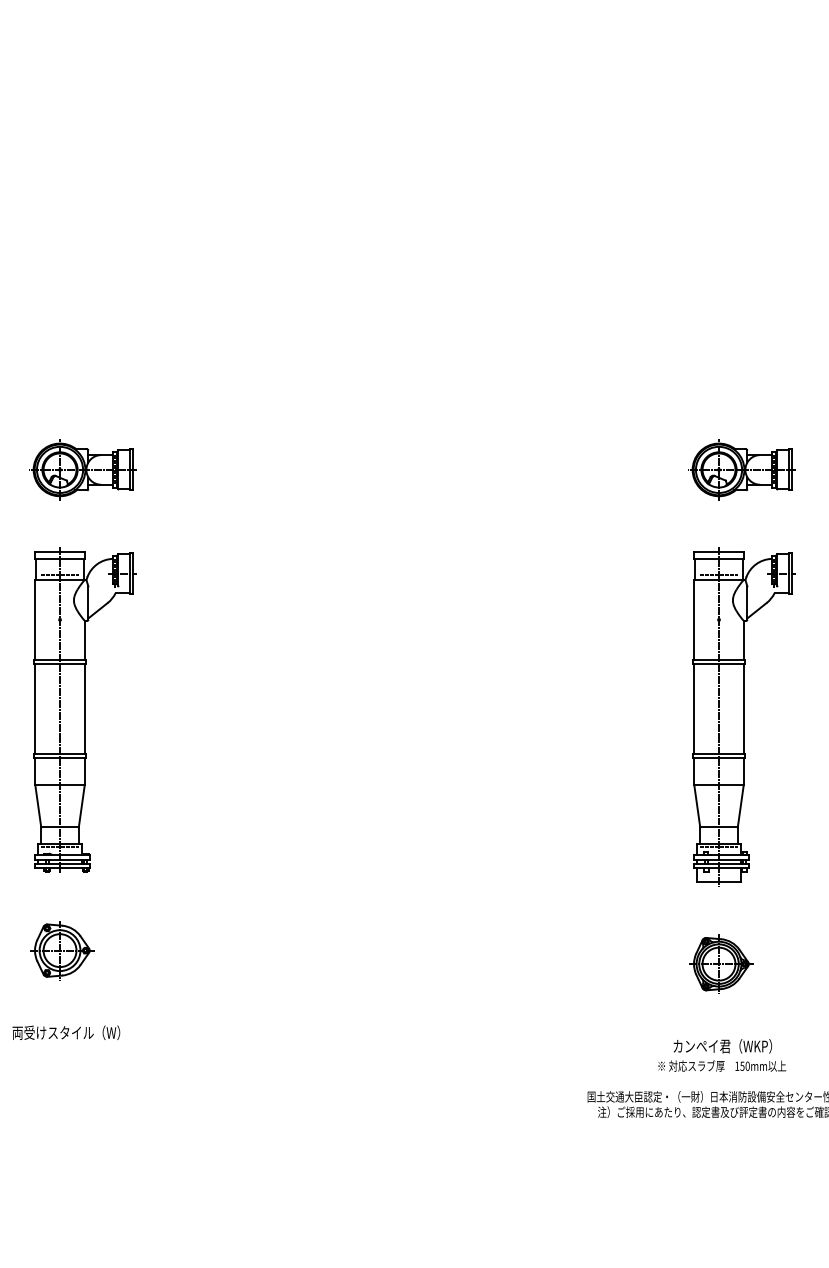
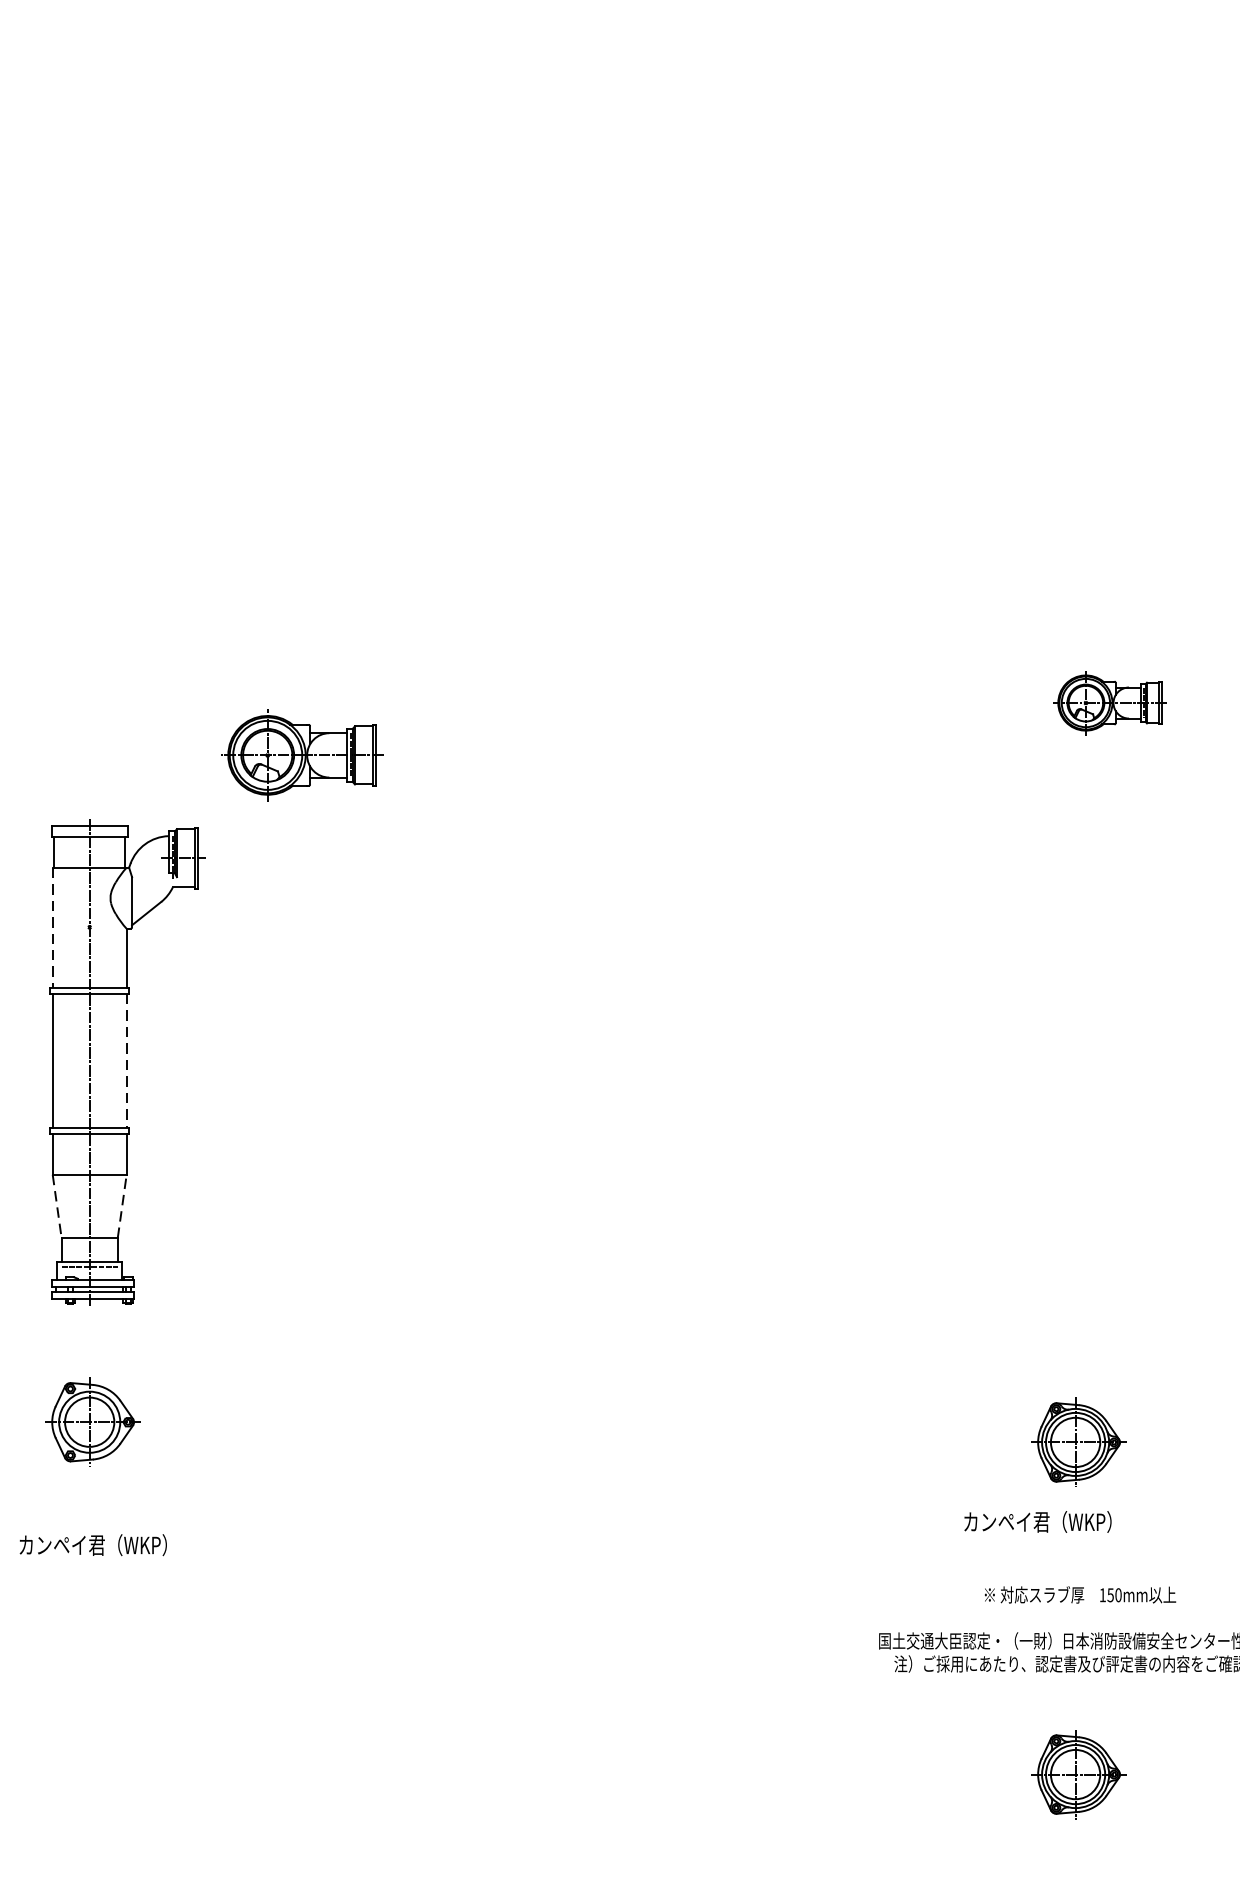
part: (82, 469) -> (301, 754), moved
part: (741, 469) -> (1109, 702), size x0.7
line: (59, 575) -> (88, 860), removed
line: (35, 620) -> (52, 928), solid -> dashed
line: (84, 709) -> (126, 1061), solid -> dashed
part: (743, 716) -> (1112, 1071), removed
line: (81, 805) -> (121, 1205), solid -> dashed
line: (38, 806) -> (57, 1206), solid -> dashed
text: (66, 1032) -> (99, 1544), 両受けスタイル（W） -> カンペイ君（WKP）
text: (722, 1046) -> (1037, 1522), moved
part: (721, 1185) -> (1079, 1773), added

